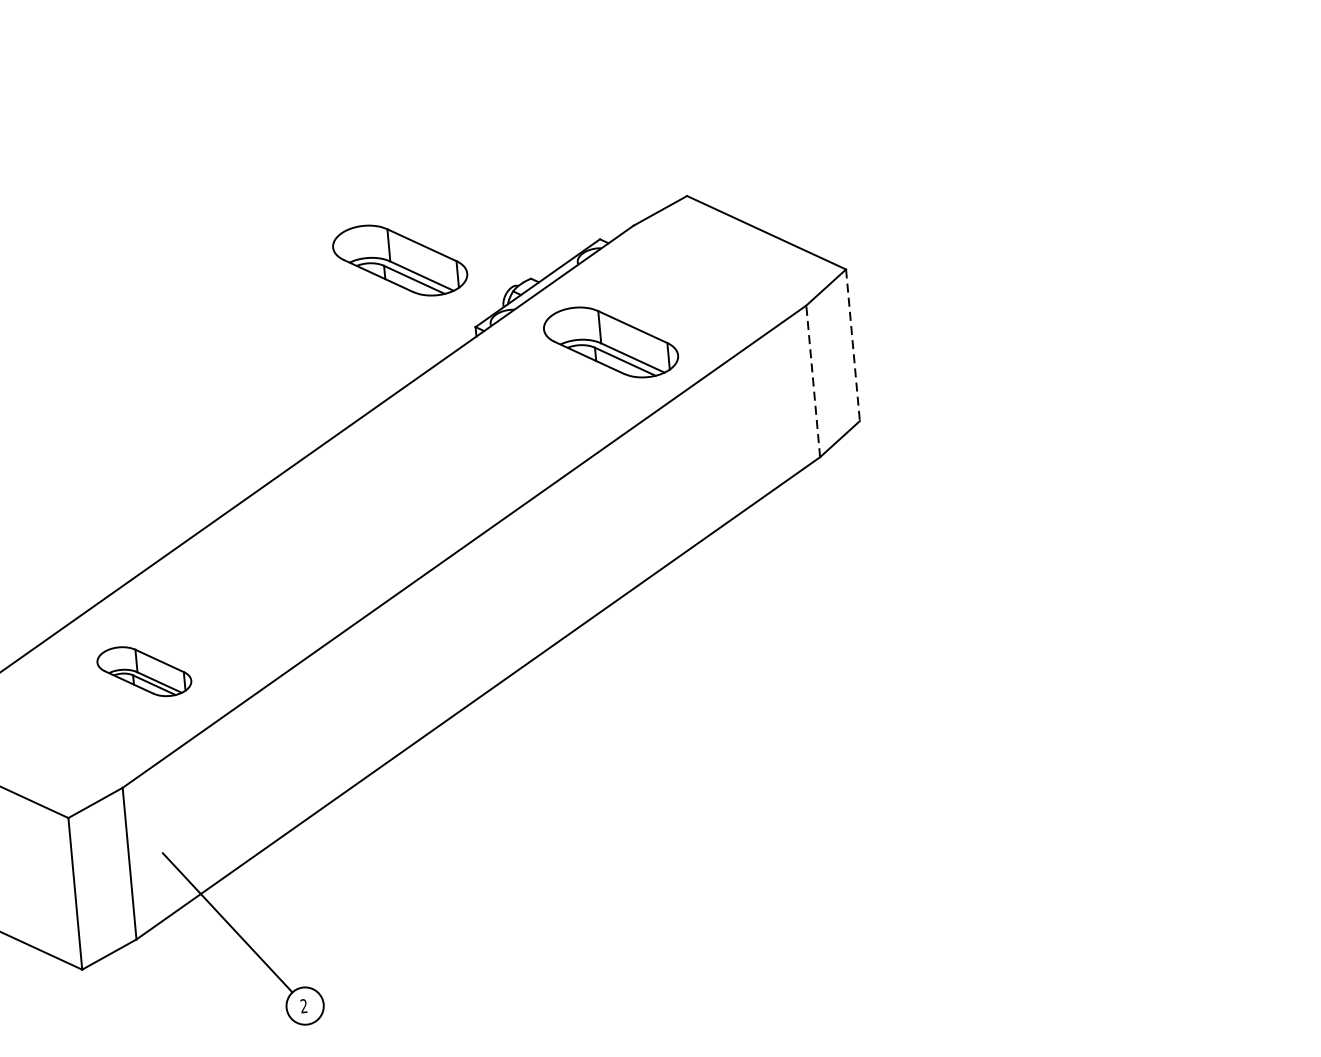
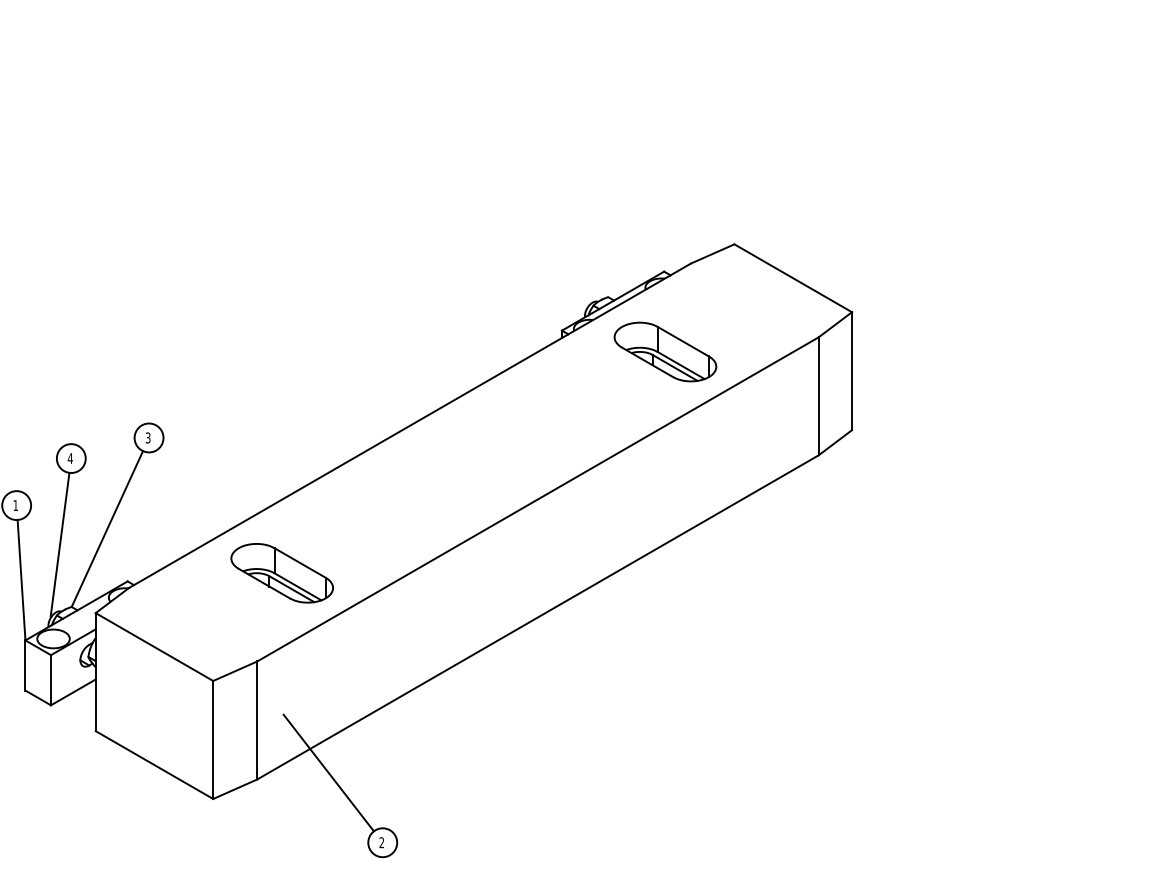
part: (400, 259) -> (508, 273), removed
line: (852, 345) -> (851, 371), dashed -> solid
line: (812, 380) -> (818, 395), dashed -> solid
part: (143, 671) -> (281, 573), size x1.43

